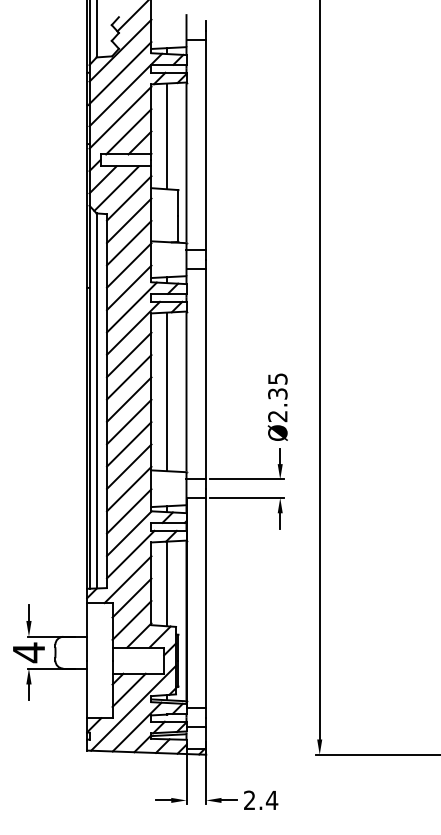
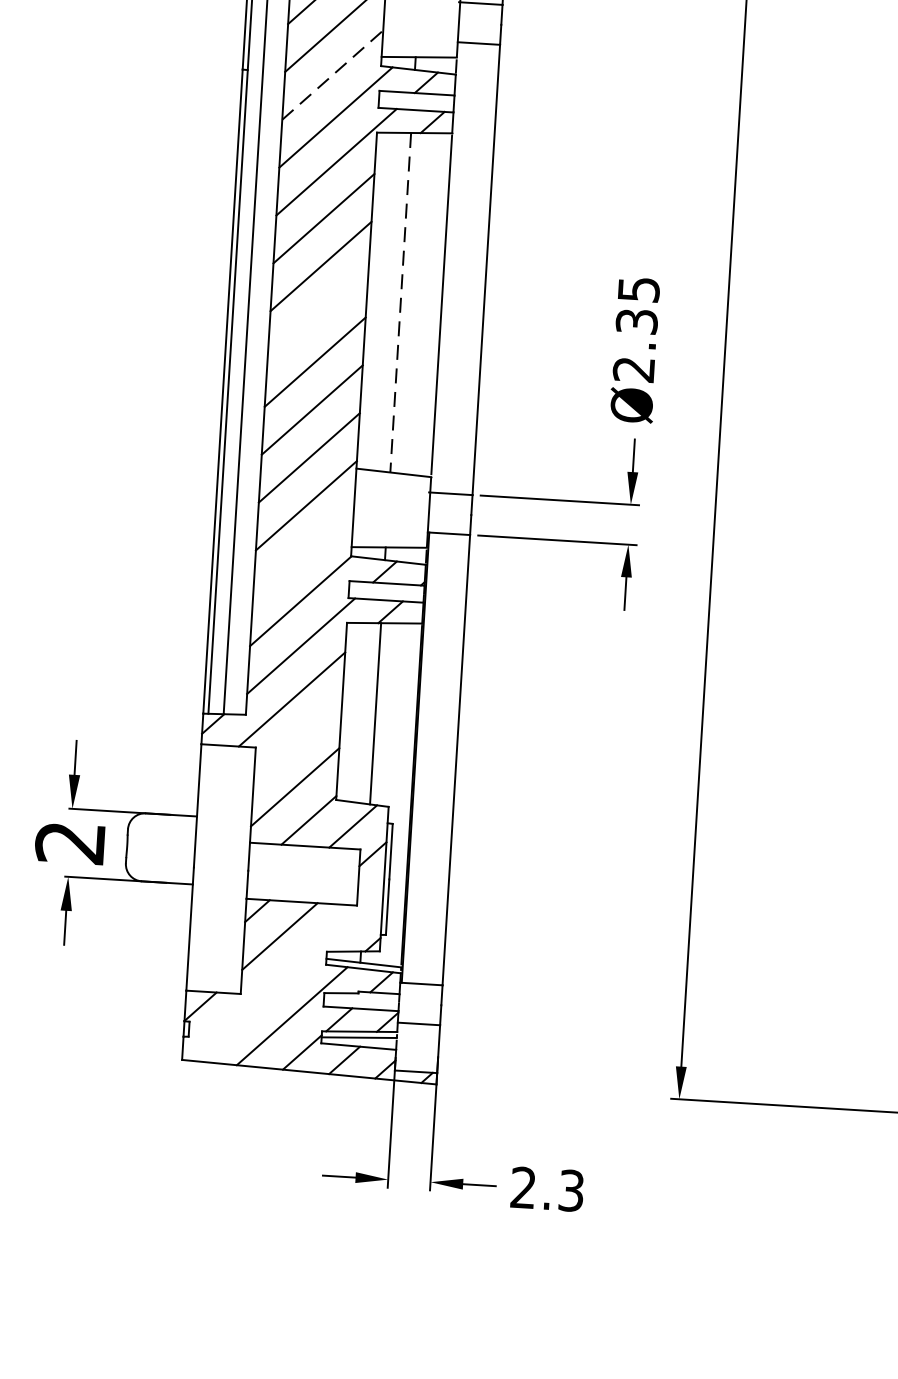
line: (129, 287) -> (333, 74), solid -> dashed
line: (167, 392) -> (400, 304), solid -> dashed
line: (129, 399) -> (318, 314), removed
line: (129, 511) -> (304, 553), removed
line: (131, 597) -> (297, 738), removed
text: (28, 652) -> (69, 842), 4 -> 2
line: (133, 707) -> (286, 973), removed
text: (271, 800) -> (570, 1190), 2.4 -> 2.3

